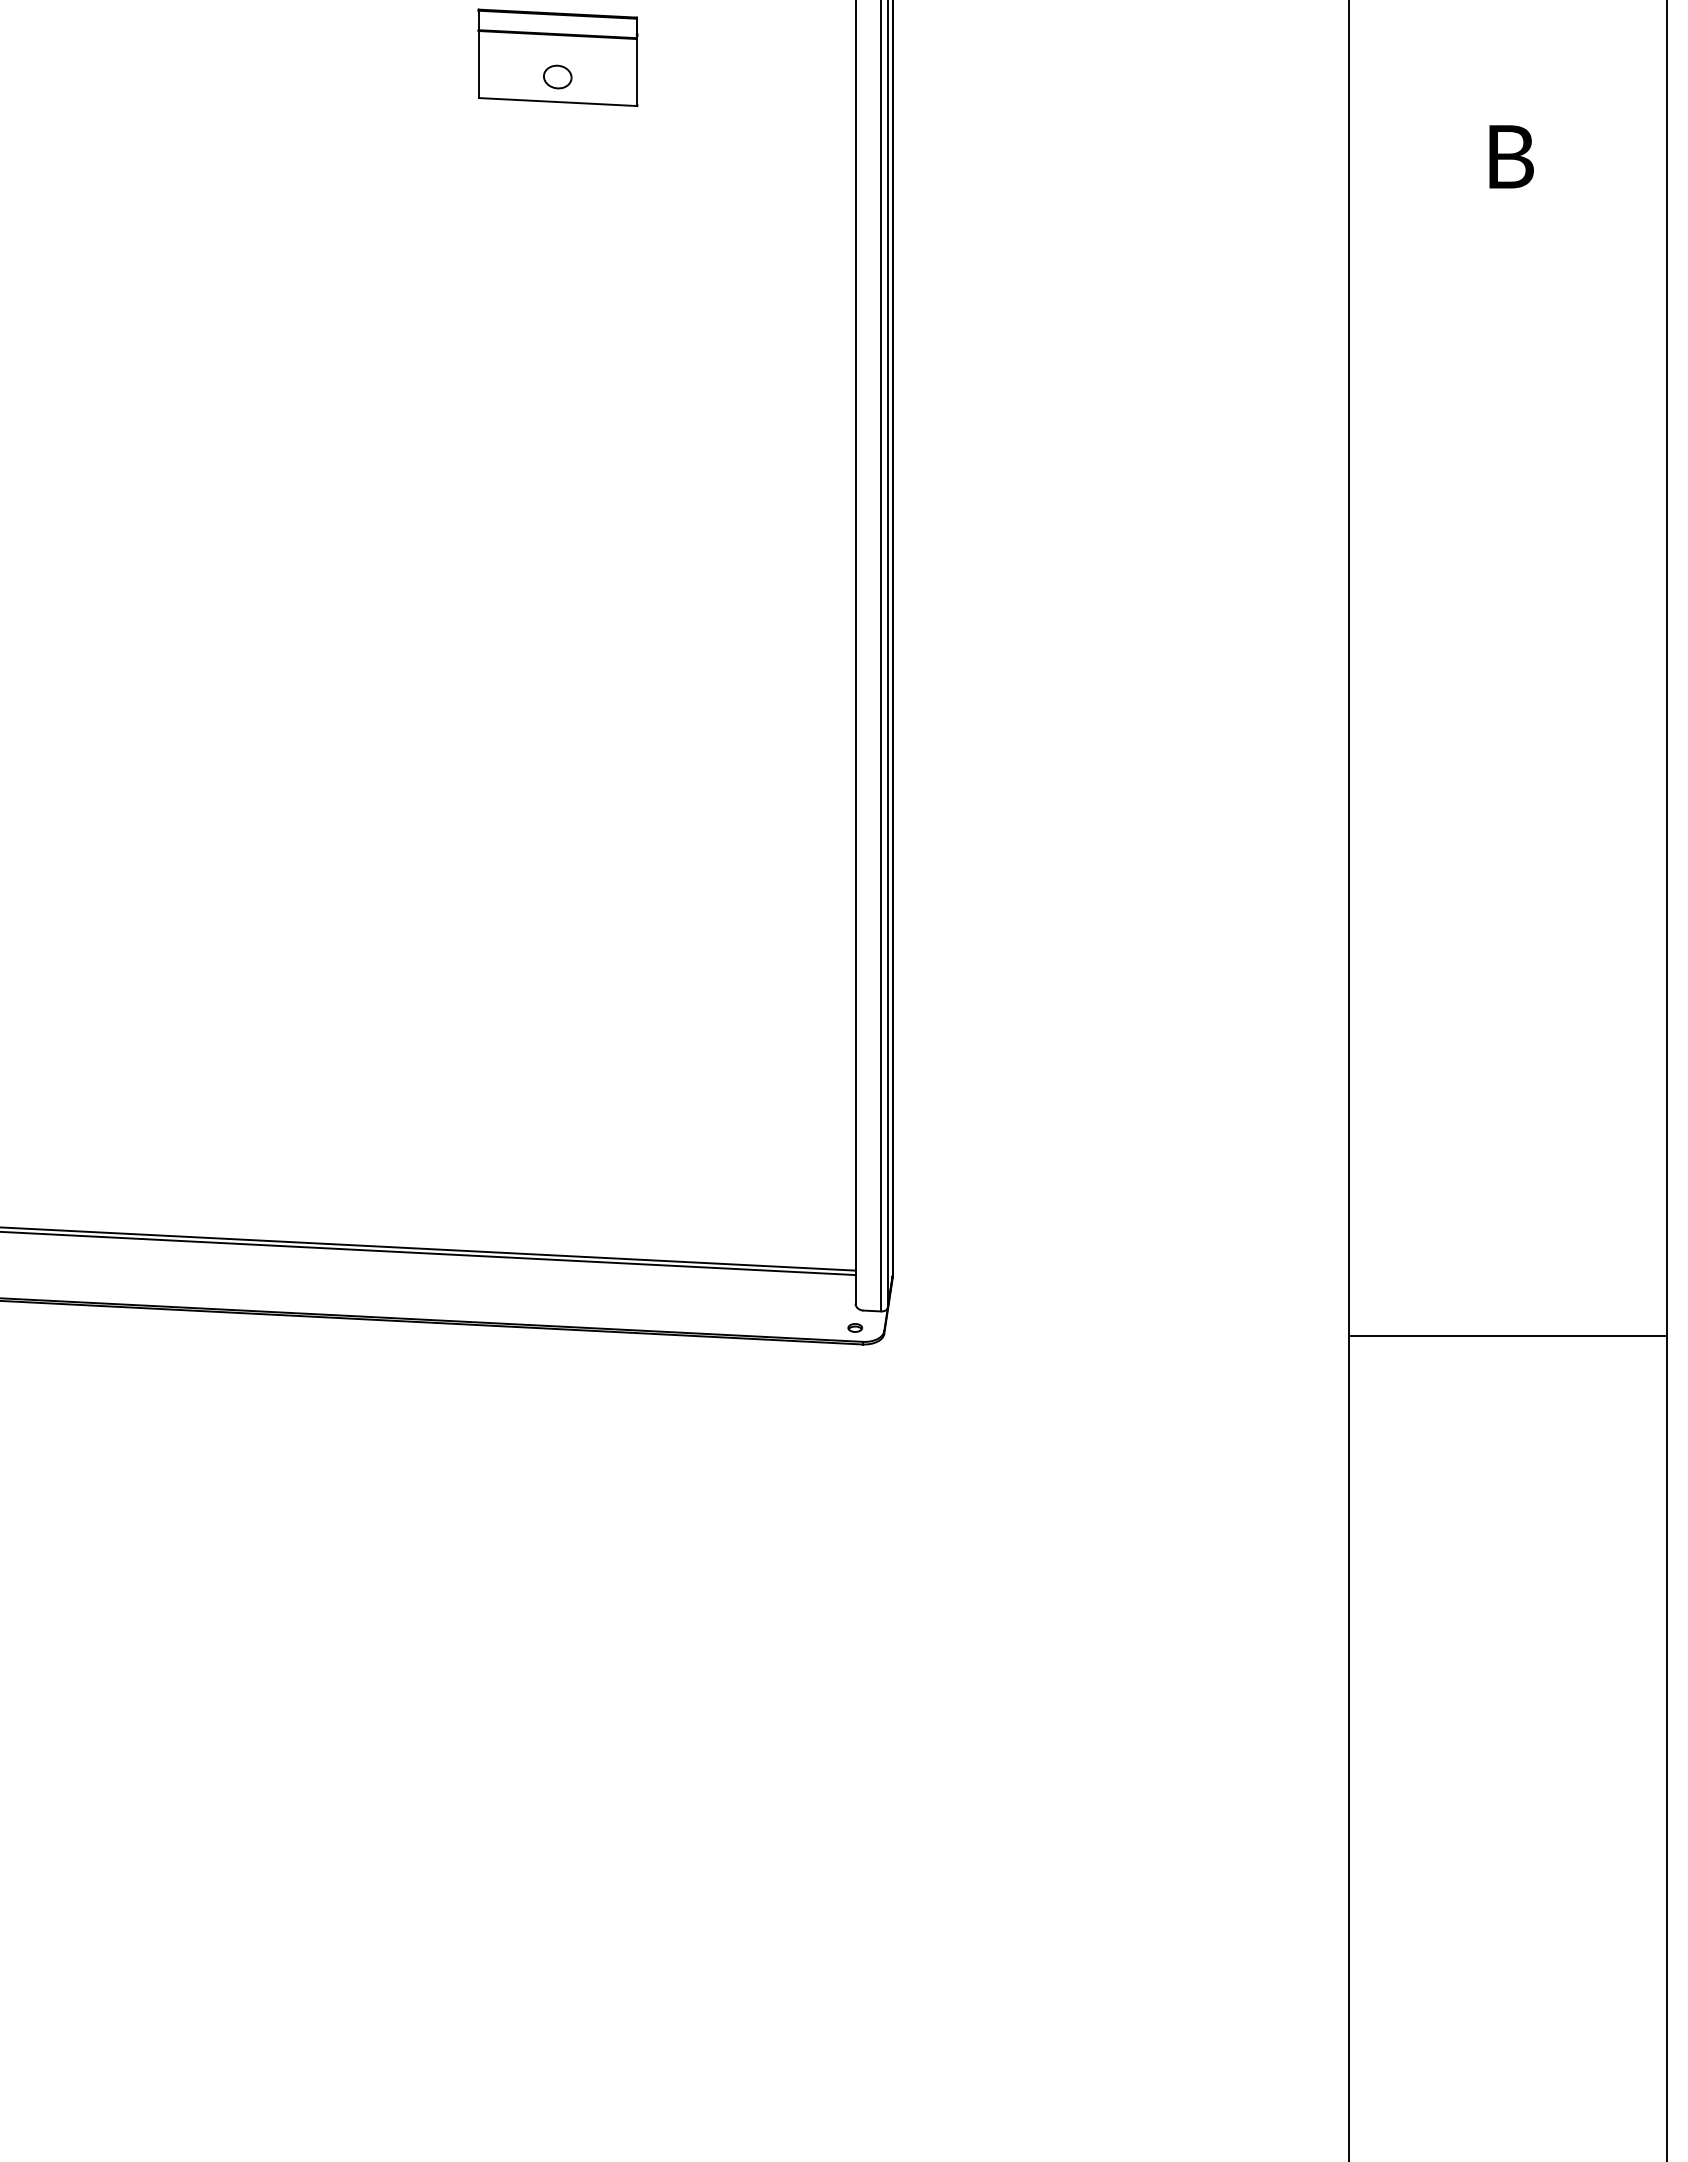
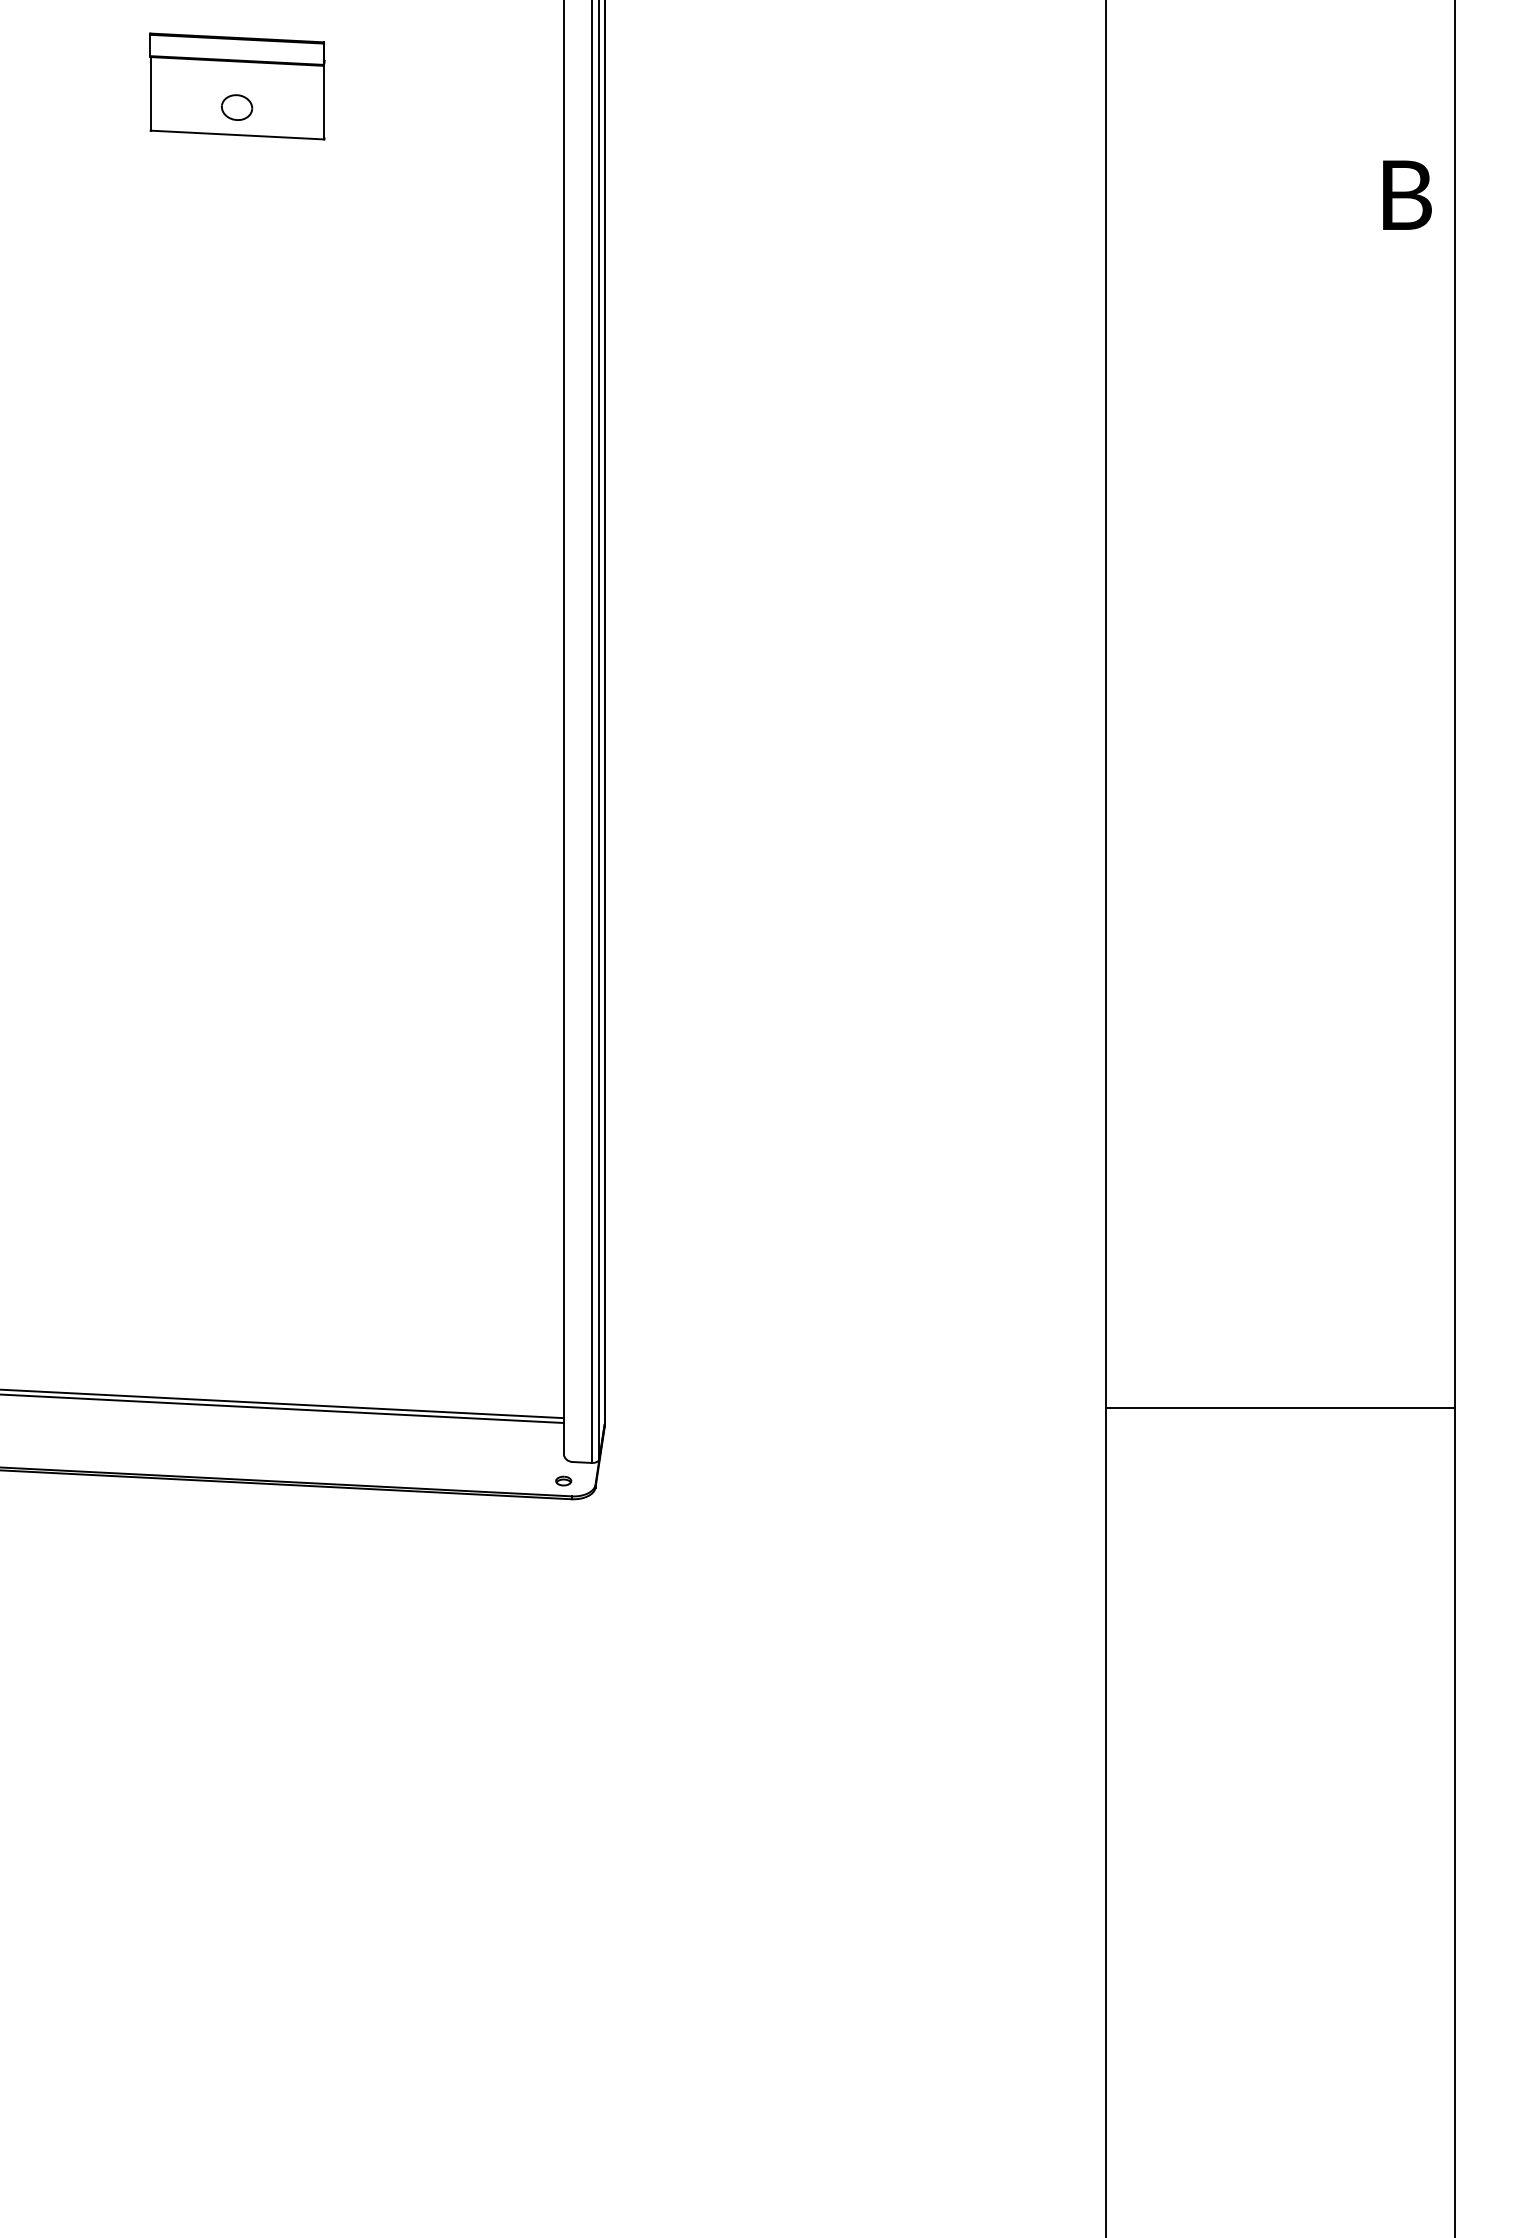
text: (1511, 156) -> (1407, 194), moved
line: (1507, 1335) -> (1279, 1408), moved

